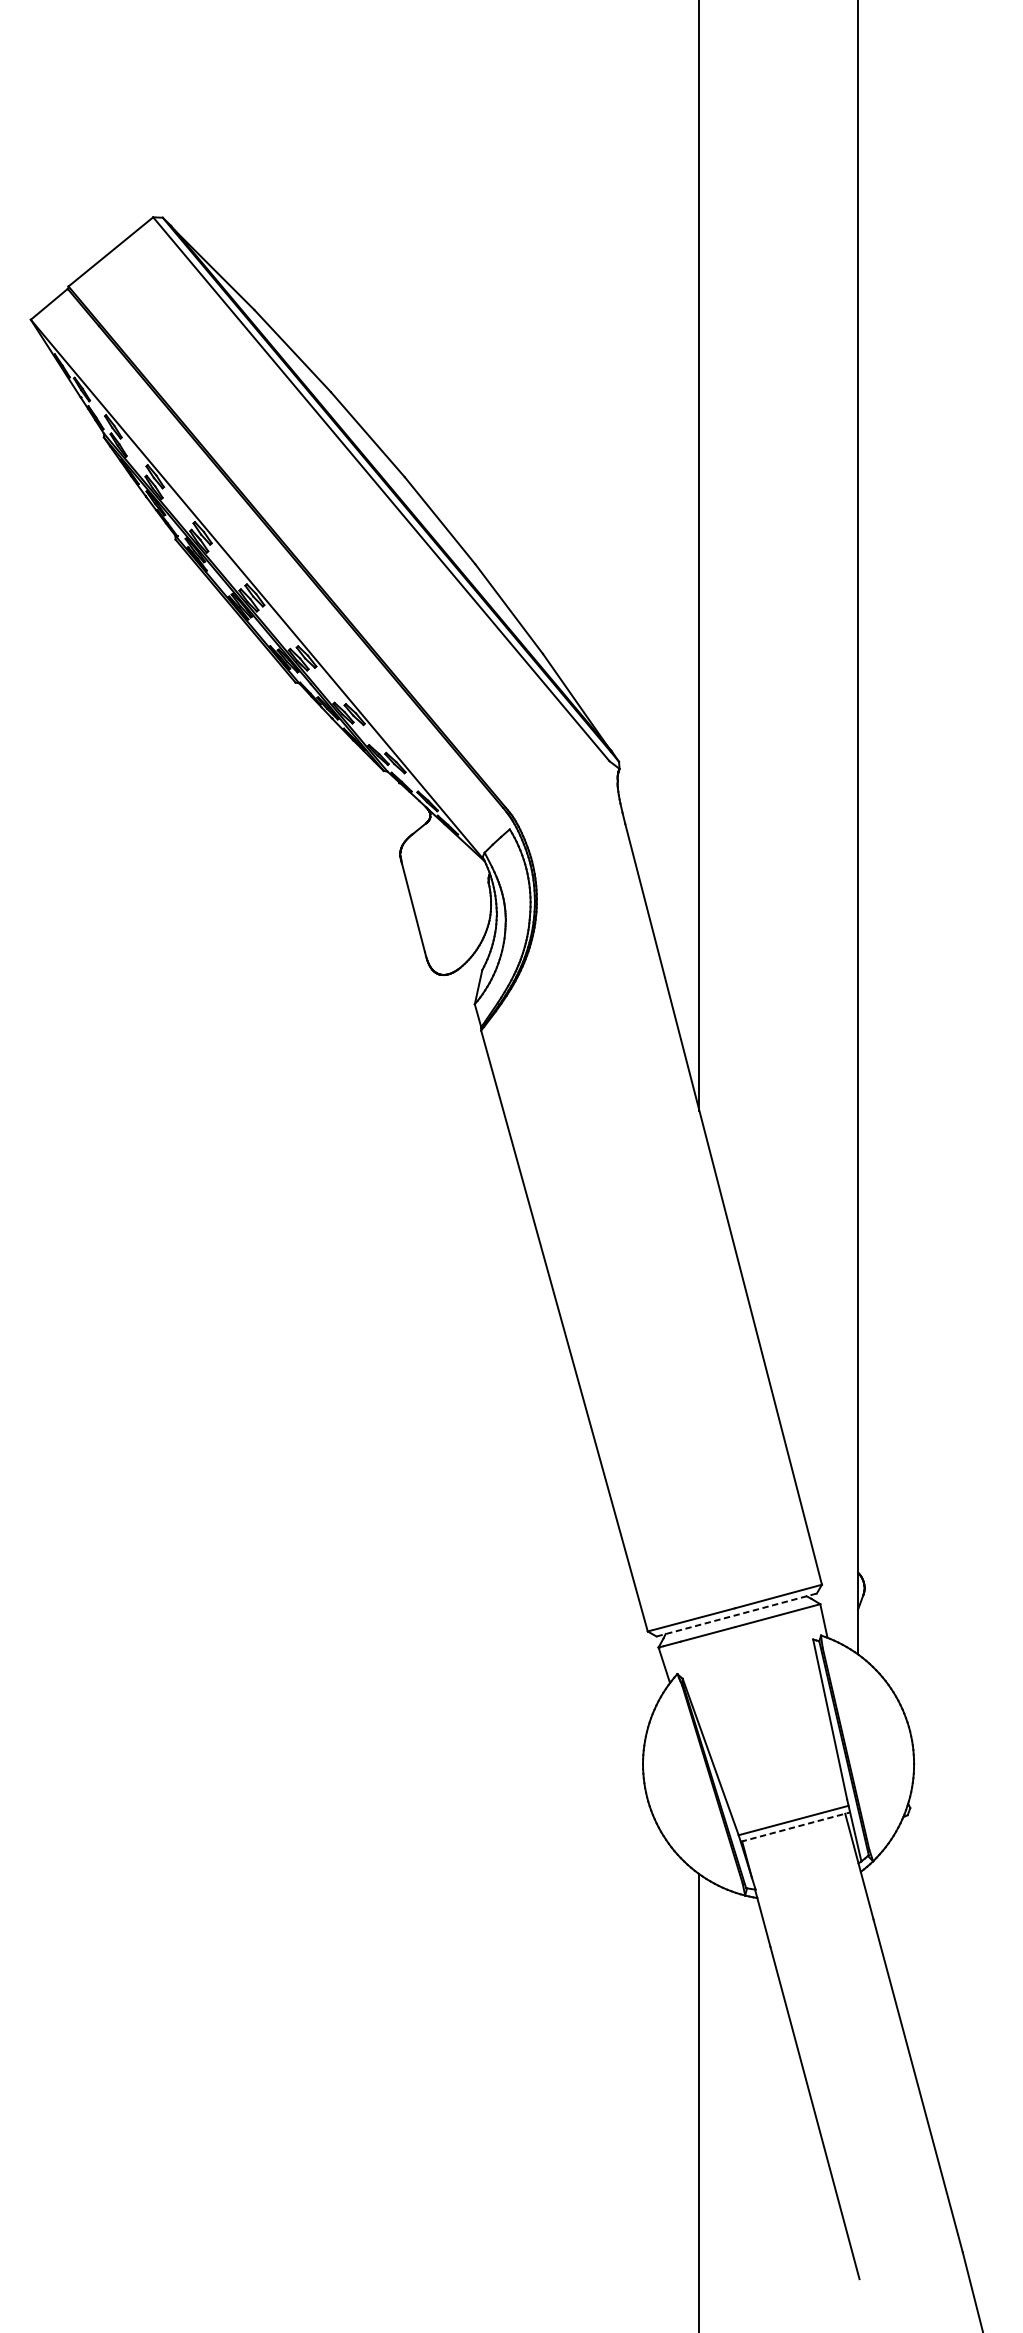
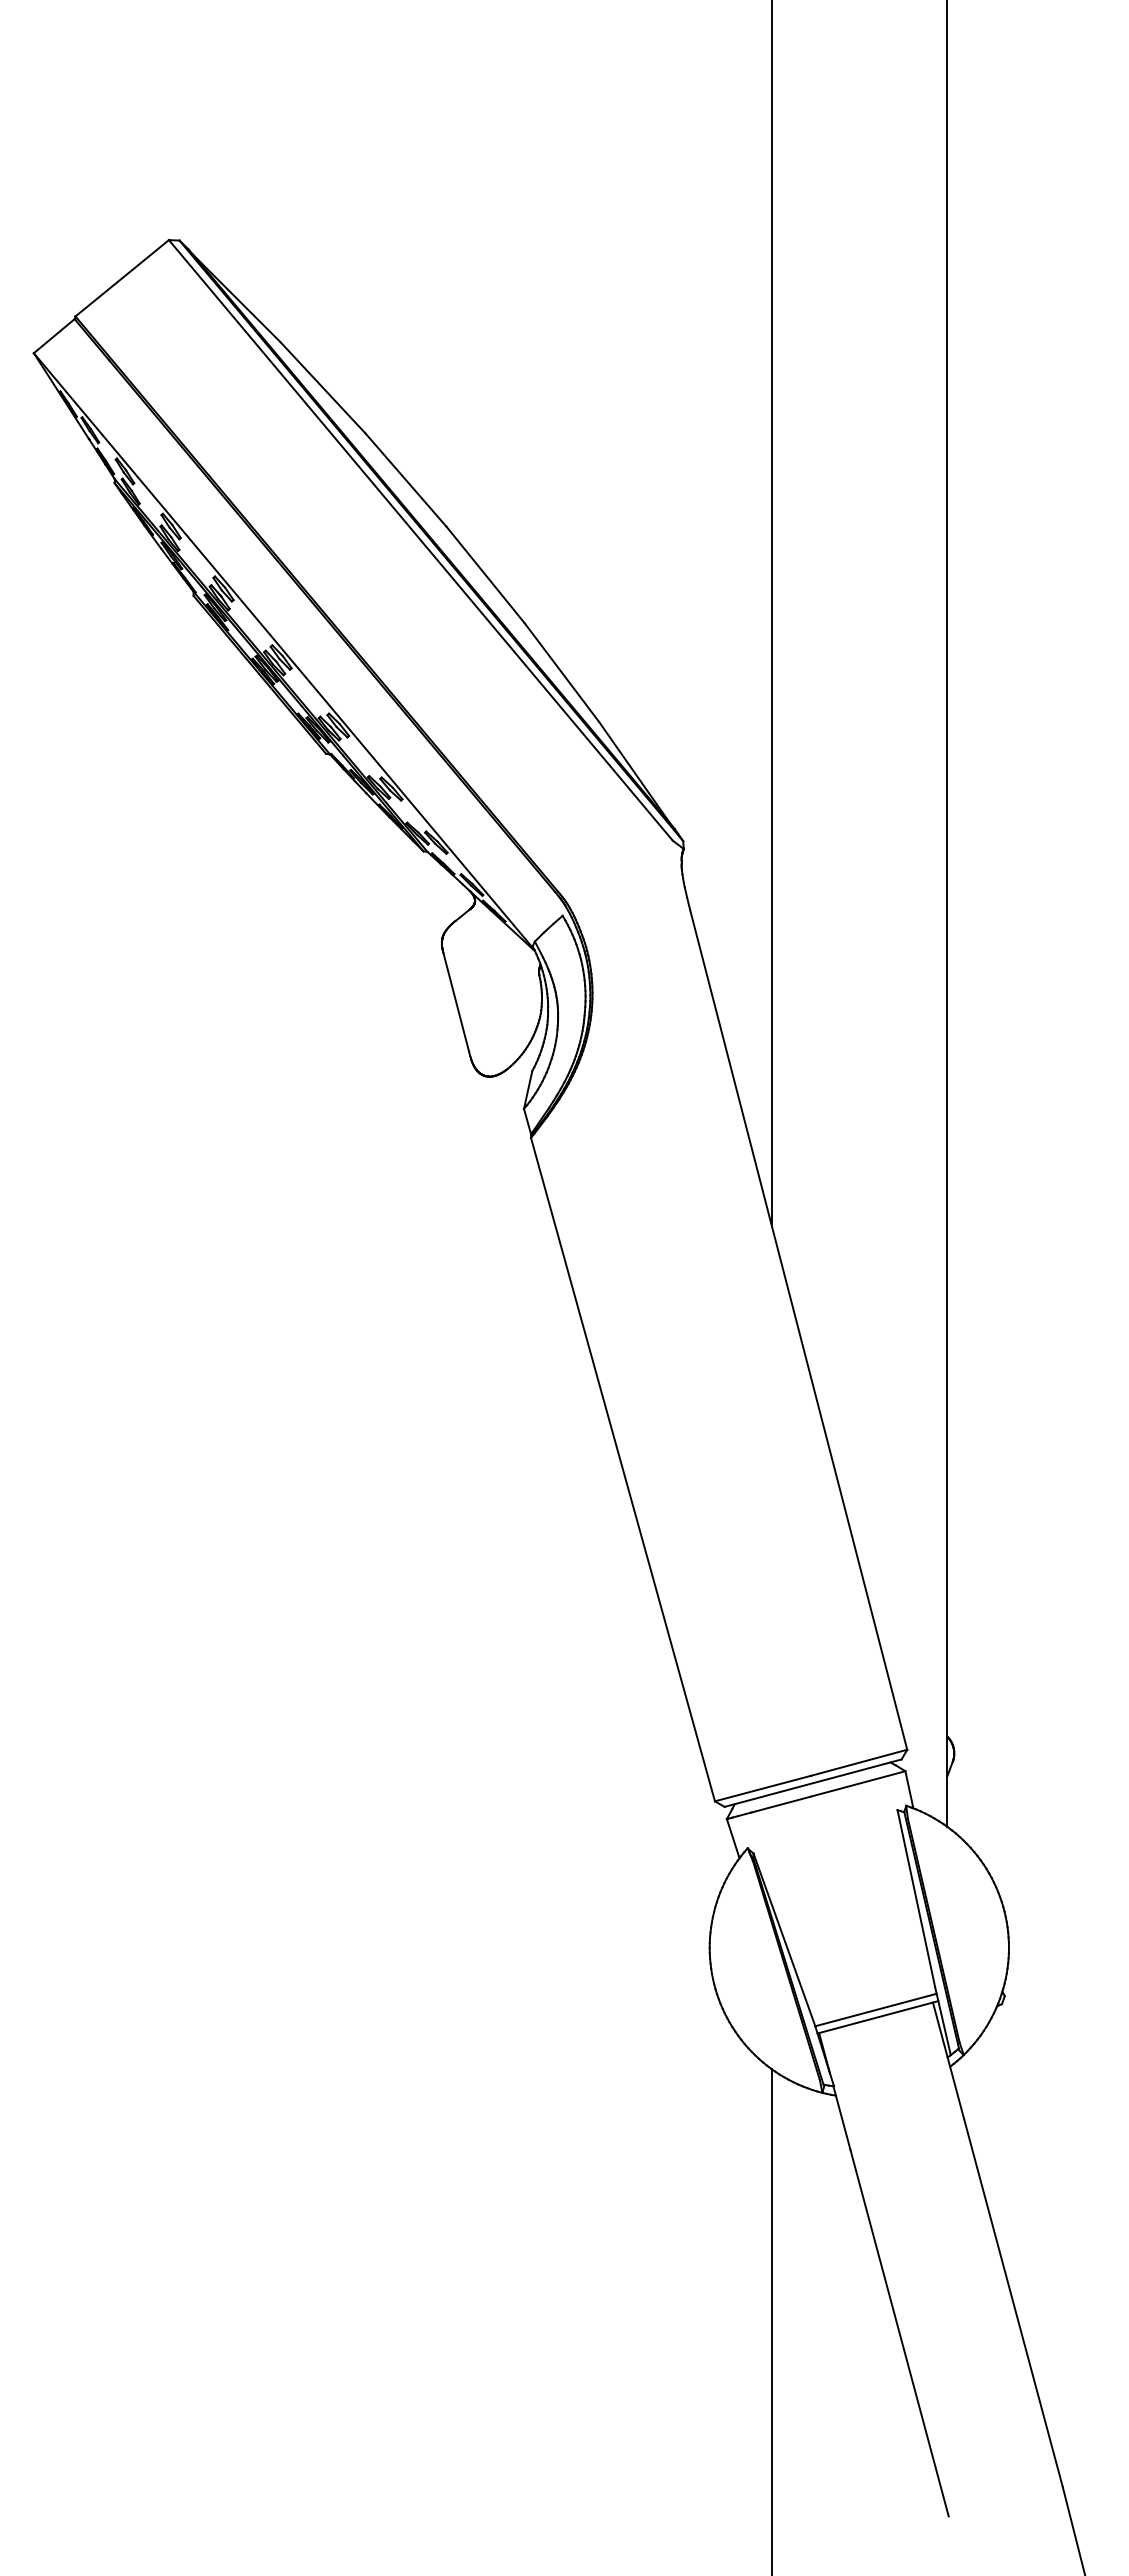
line: (737, 1615) -> (813, 1783), dashed -> solid
line: (795, 1827) -> (877, 2017), dashed -> solid

